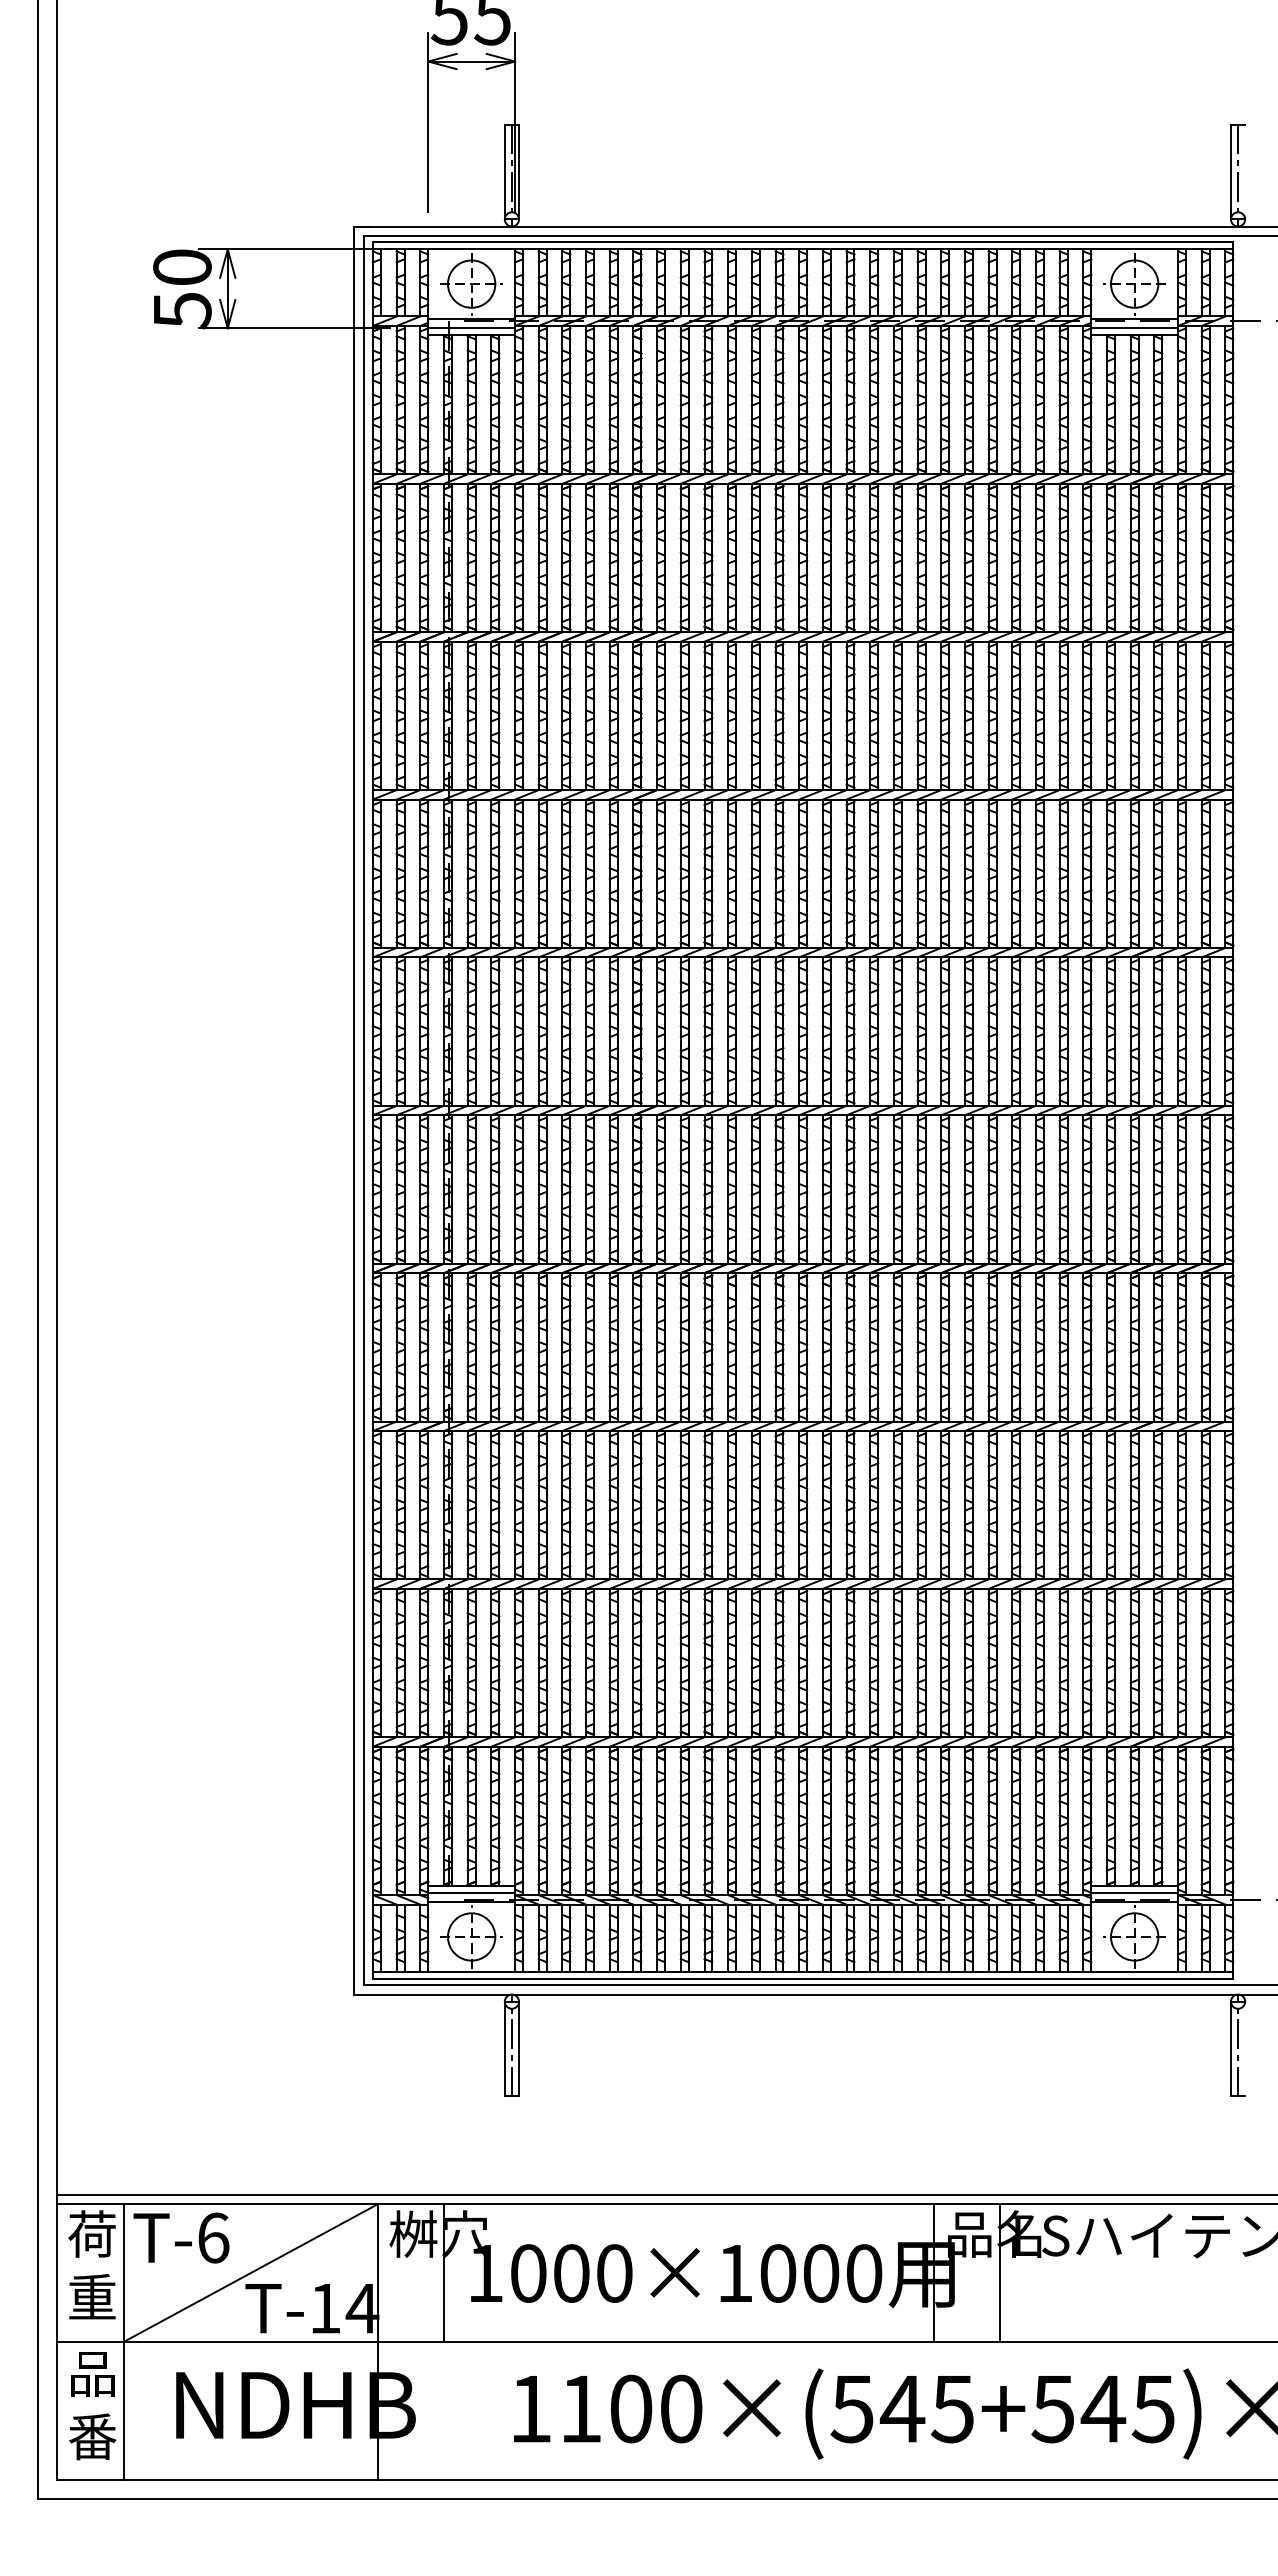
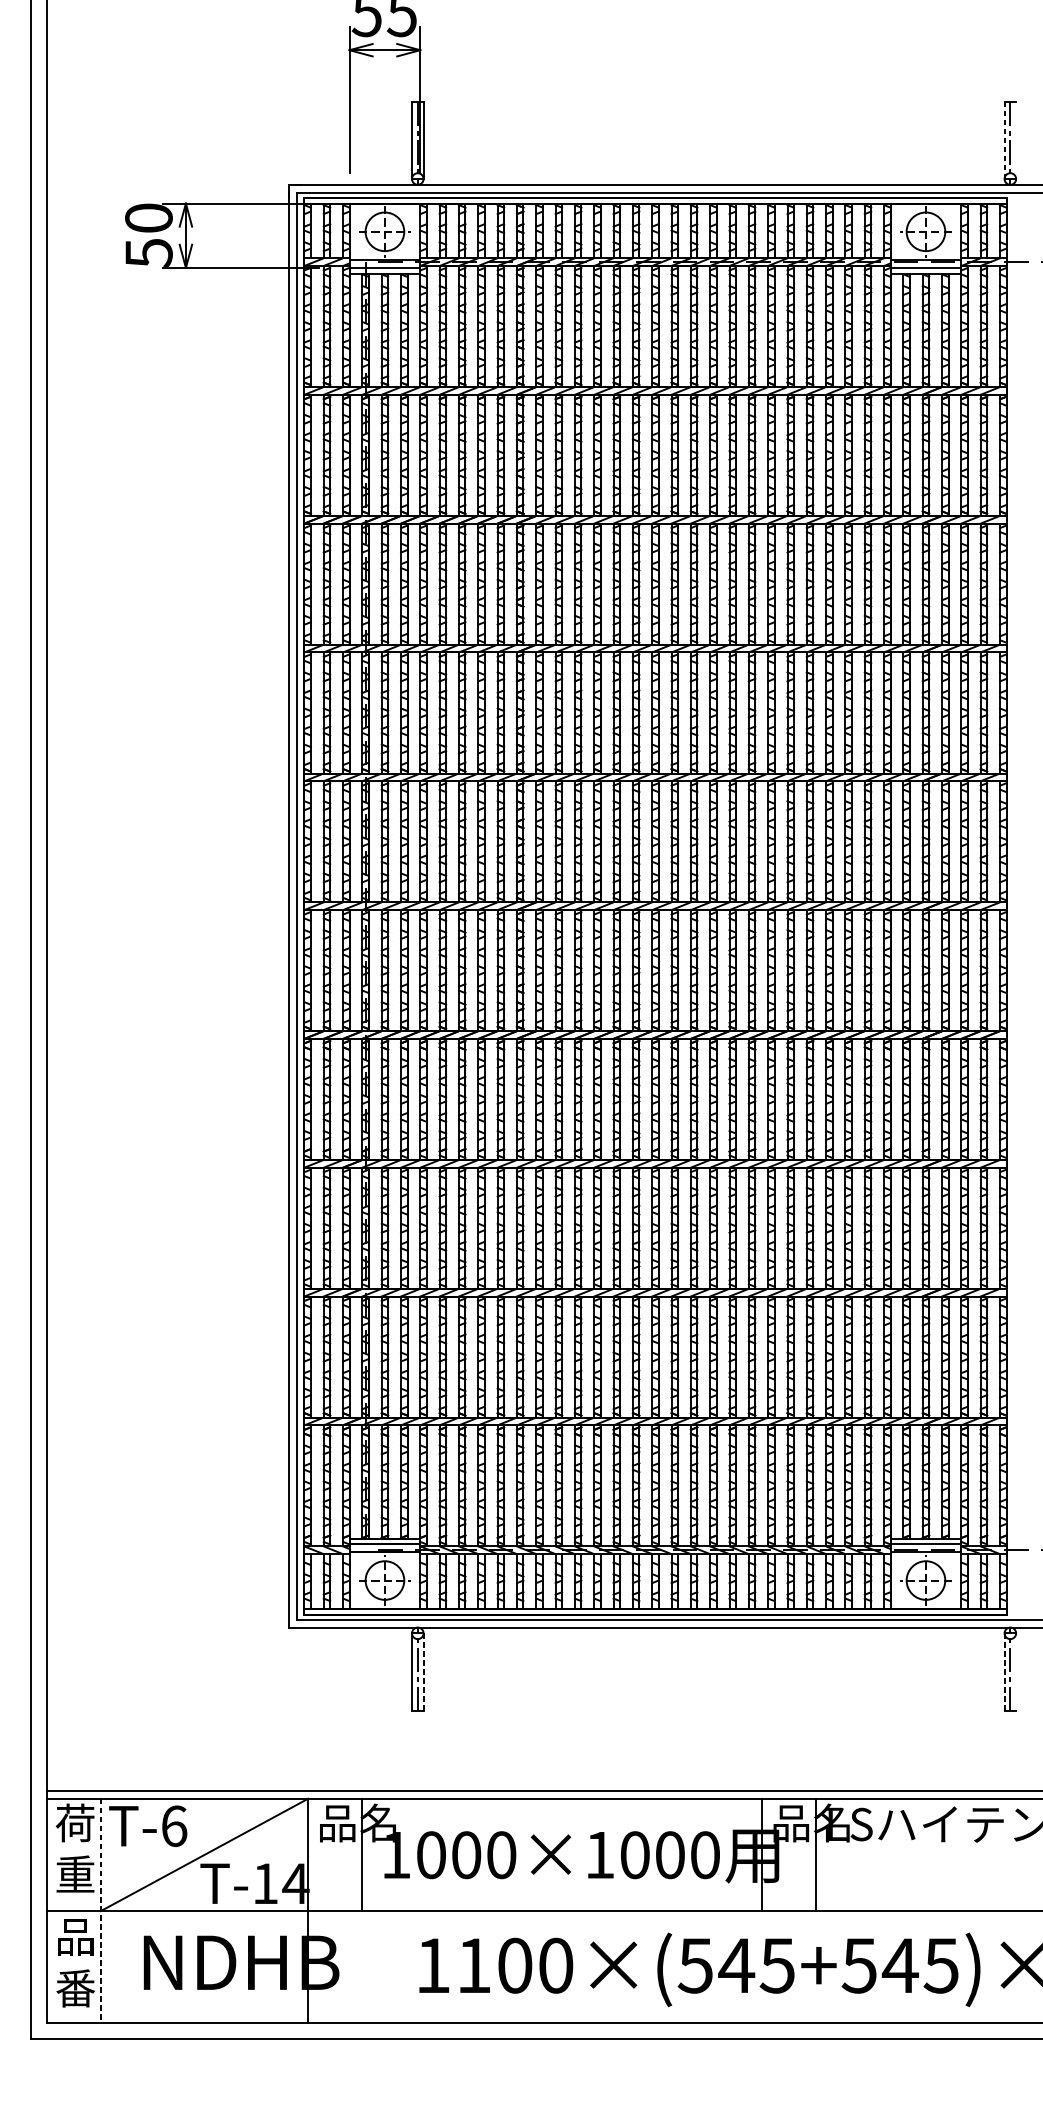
line: (1230, 172) -> (1004, 140), solid -> dashed
line: (519, 2048) -> (423, 1671), solid -> dashed
line: (1230, 2048) -> (1004, 1671), solid -> dashed
text: (437, 2233) -> (357, 1822), 桝穴 -> 品名
line: (123, 2342) -> (100, 1911), solid -> dashed

